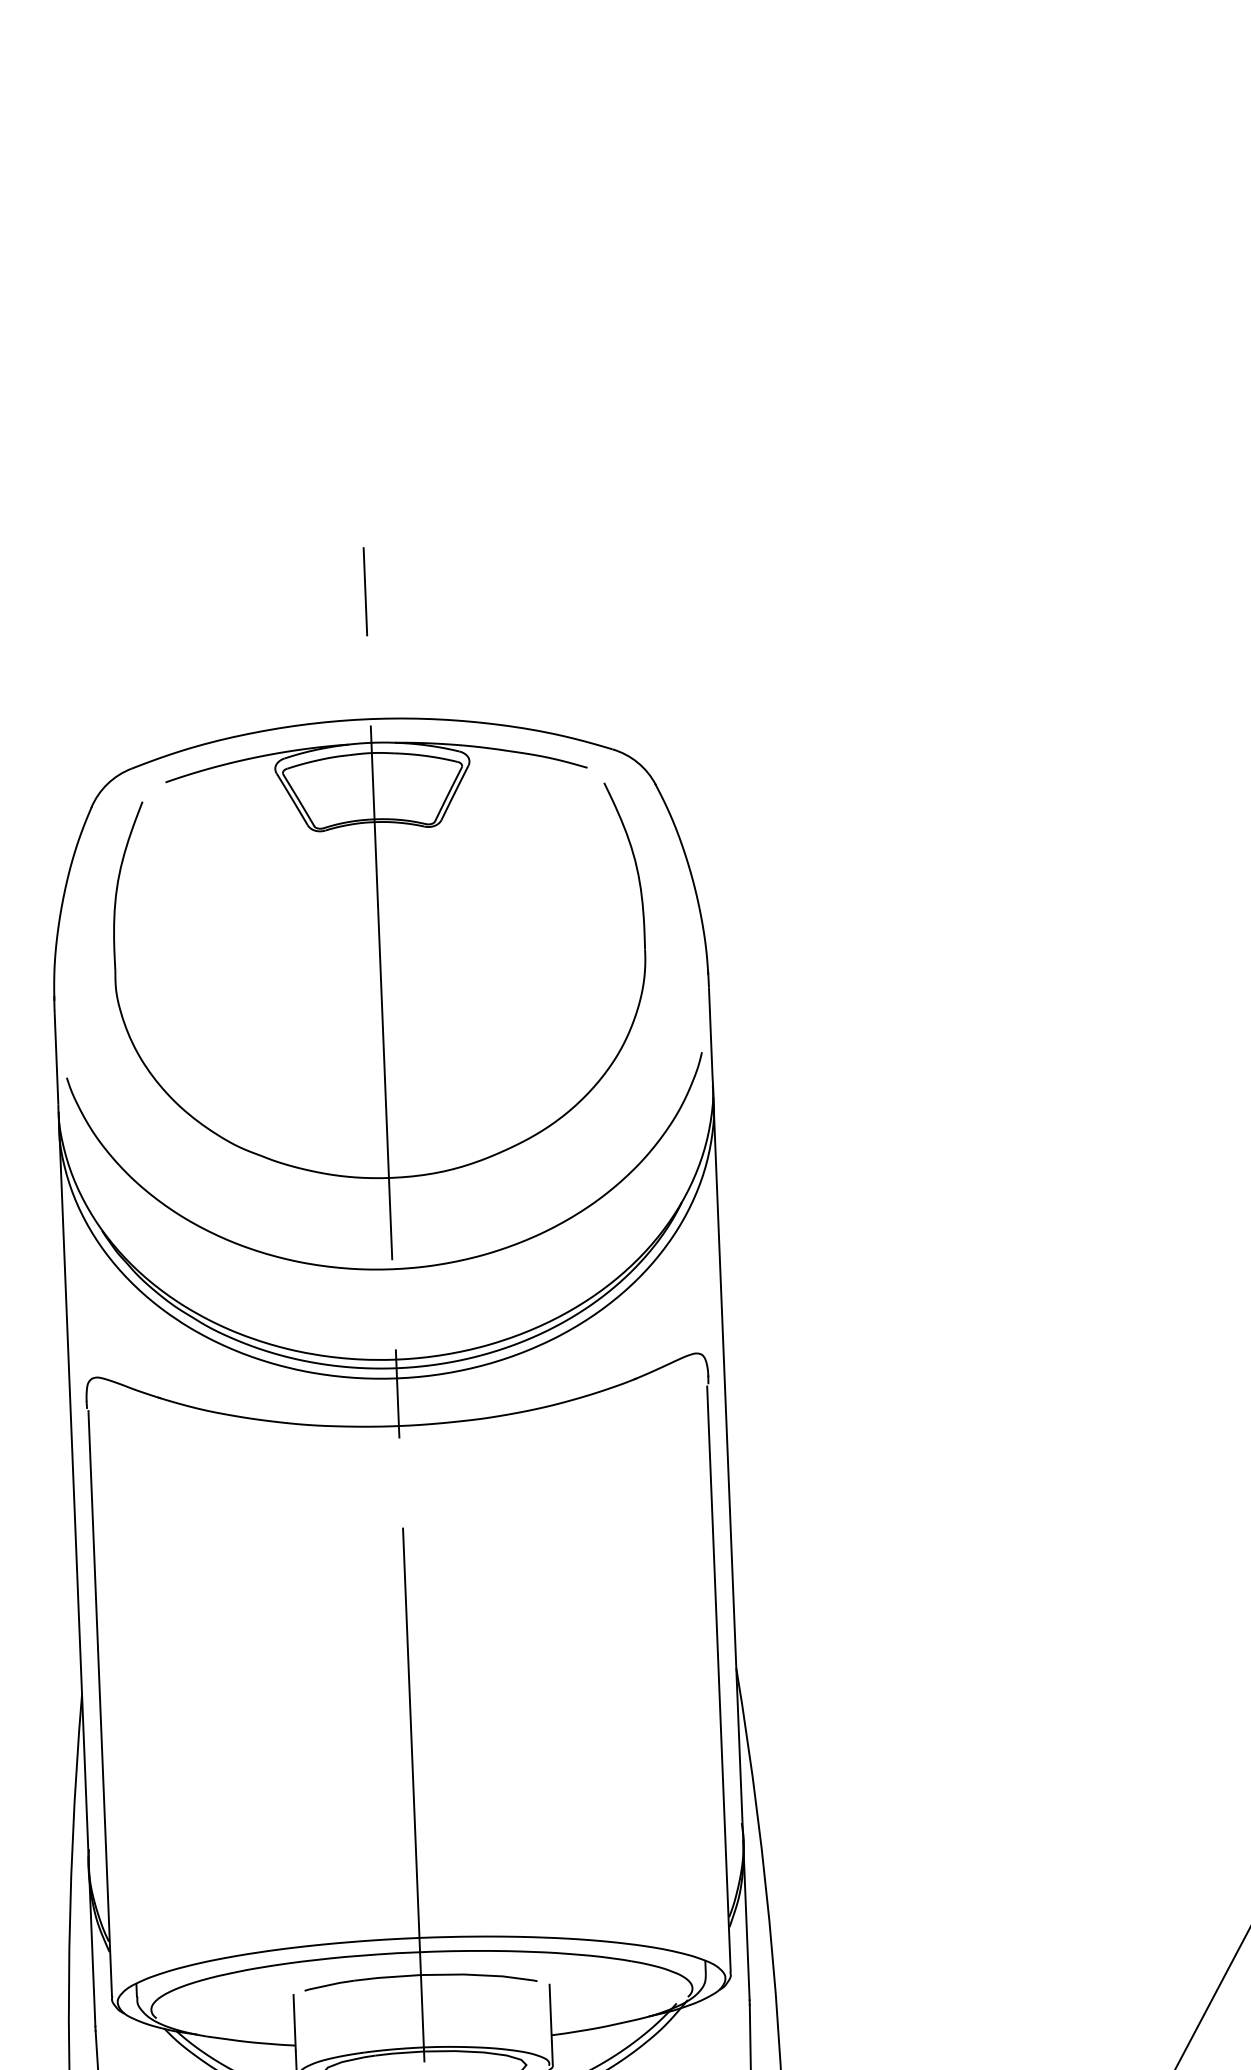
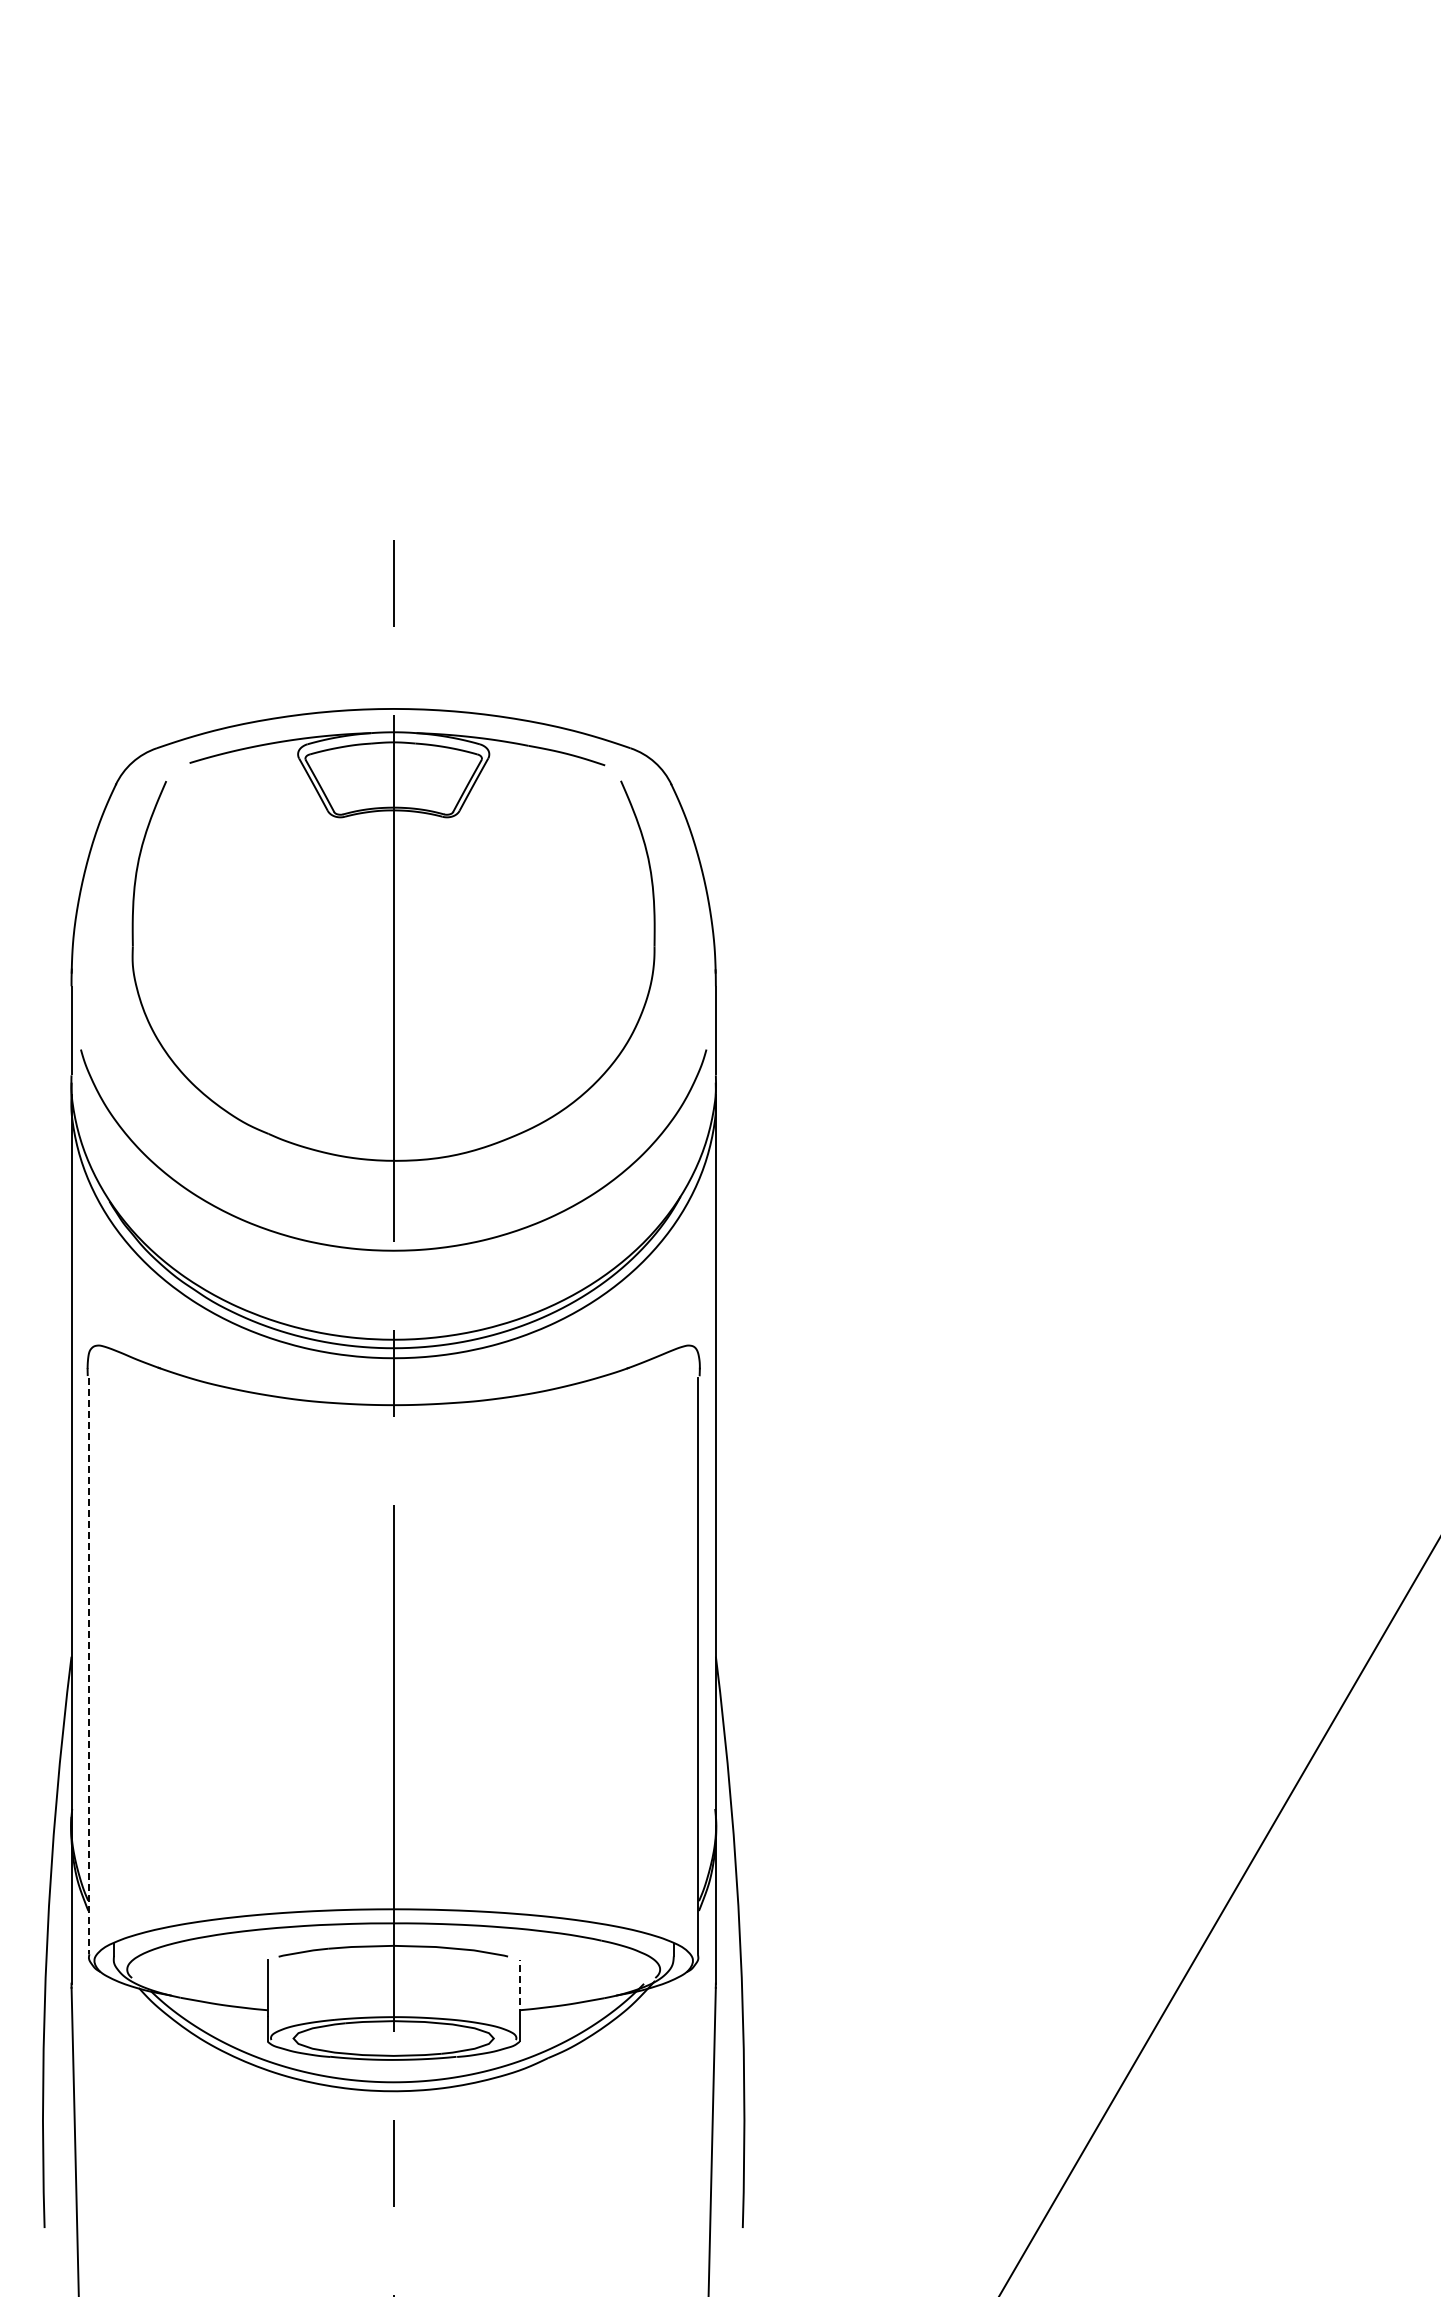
line: (100, 1703) -> (89, 1666), solid -> dashed
line: (550, 2013) -> (519, 1988), solid -> dashed

